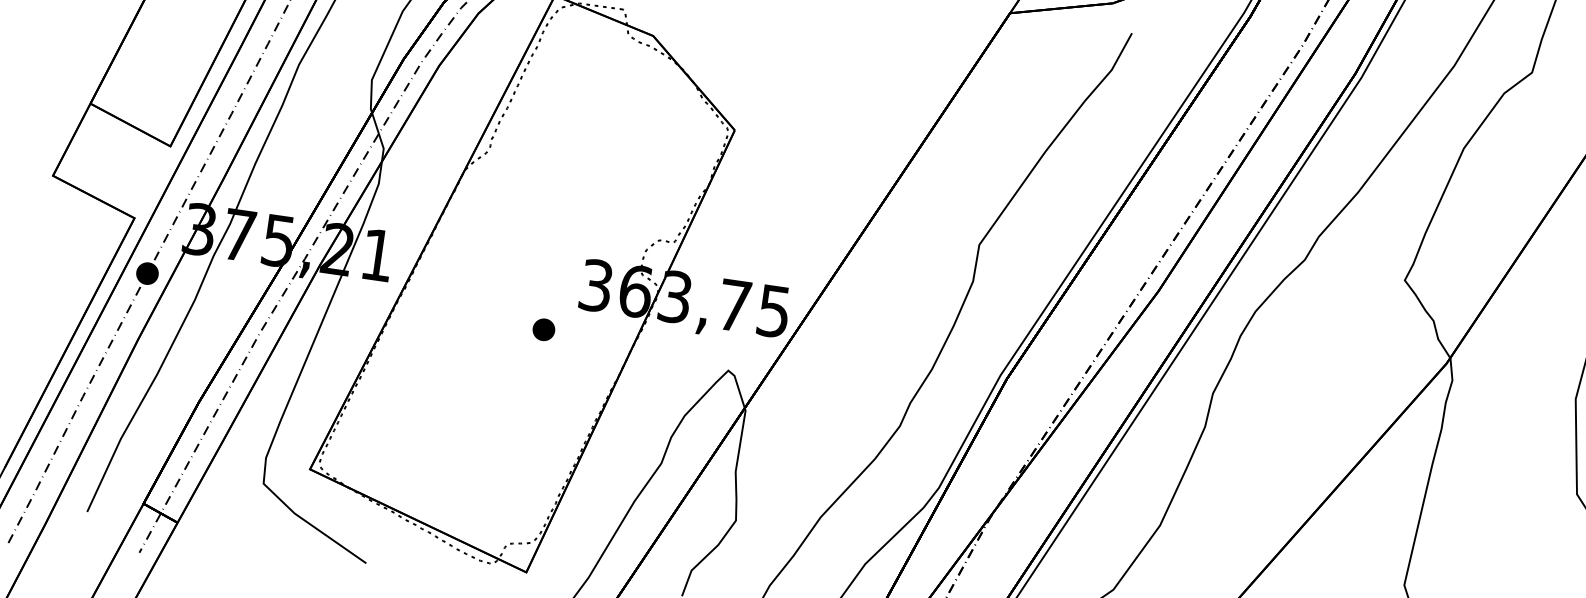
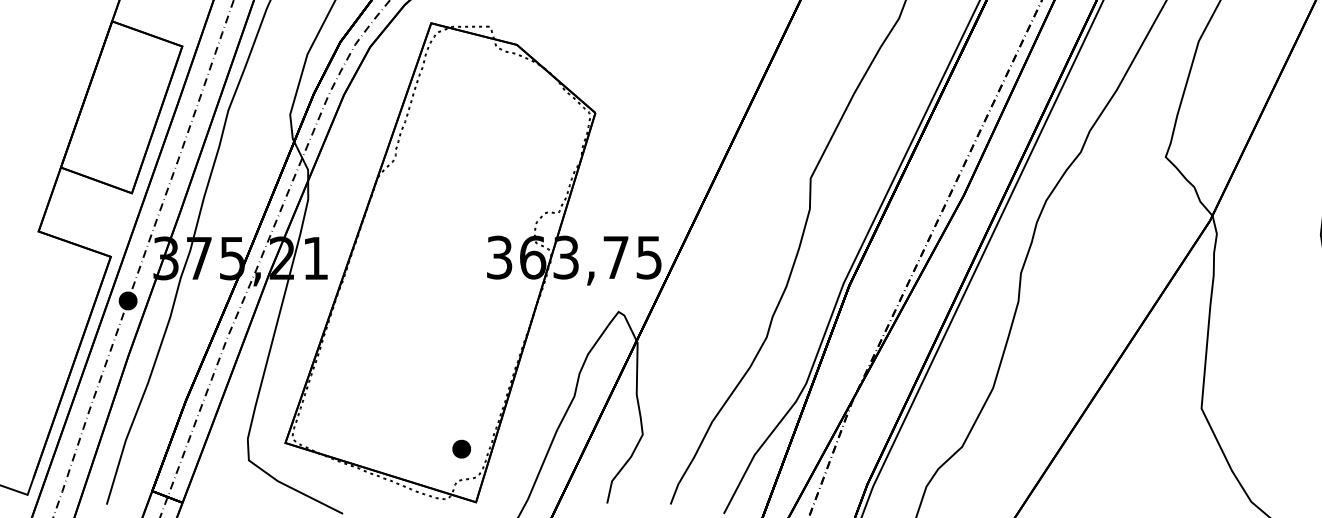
part: (543, 328) -> (461, 448), moved

